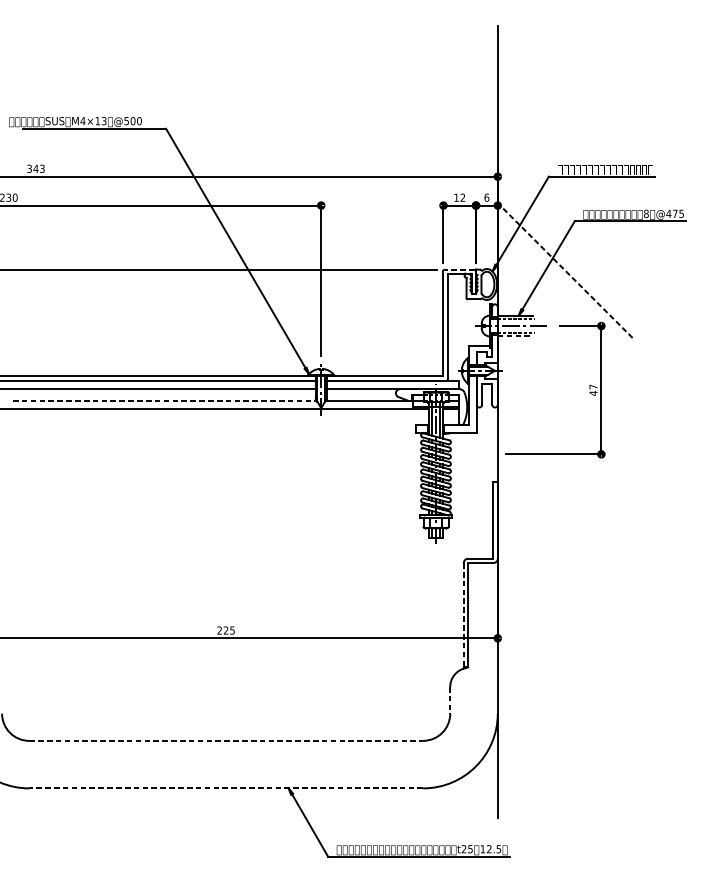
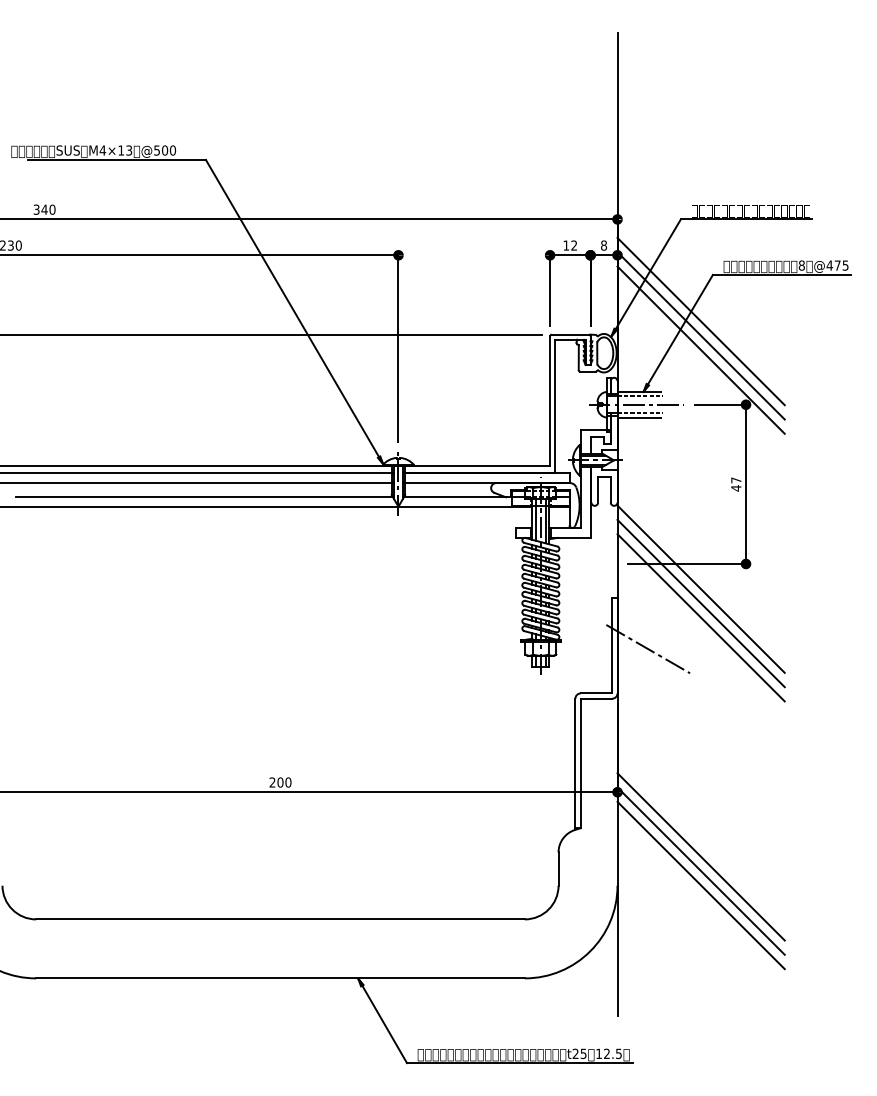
text: (42, 168) -> (52, 209), 343 -> 340
text: (487, 197) -> (604, 245), 6 -> 8
line: (564, 258) -> (700, 321), added
line: (459, 269) -> (570, 334), dashed -> solid
line: (564, 270) -> (700, 335), dashed -> solid
line: (564, 281) -> (700, 349), added
line: (515, 336) -> (639, 417), dashed -> solid
line: (164, 400) -> (204, 497), dashed -> solid
line: (564, 474) -> (700, 588), added
line: (564, 486) -> (700, 603), added
line: (564, 497) -> (700, 617), added
line: (522, 522) -> (648, 648), added
line: (463, 615) -> (575, 763), dashed -> solid
text: (229, 630) -> (284, 782), 225 -> 200
line: (564, 690) -> (700, 856), added
line: (450, 700) -> (558, 869), dashed -> solid
line: (564, 701) -> (700, 870), added
line: (564, 713) -> (700, 885), added
line: (226, 740) -> (281, 919), dashed -> solid
line: (226, 788) -> (280, 978), dashed -> solid

